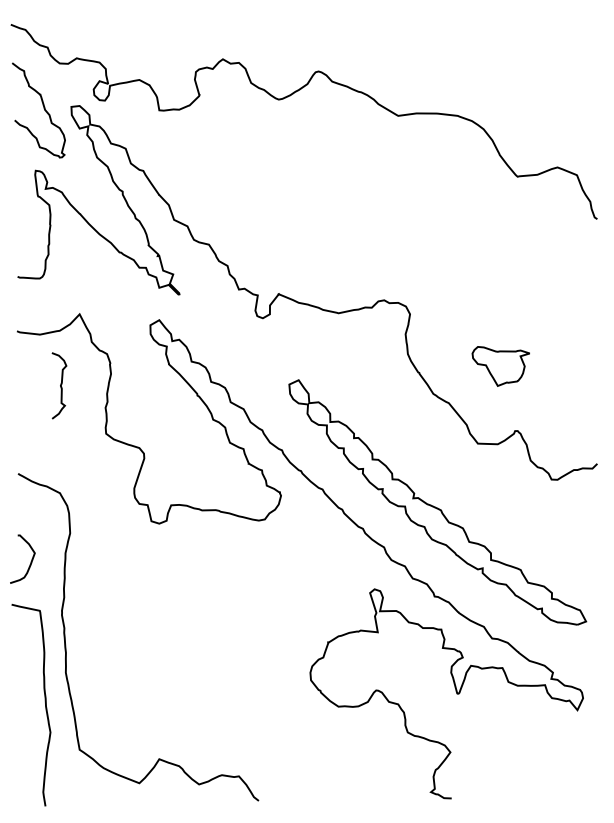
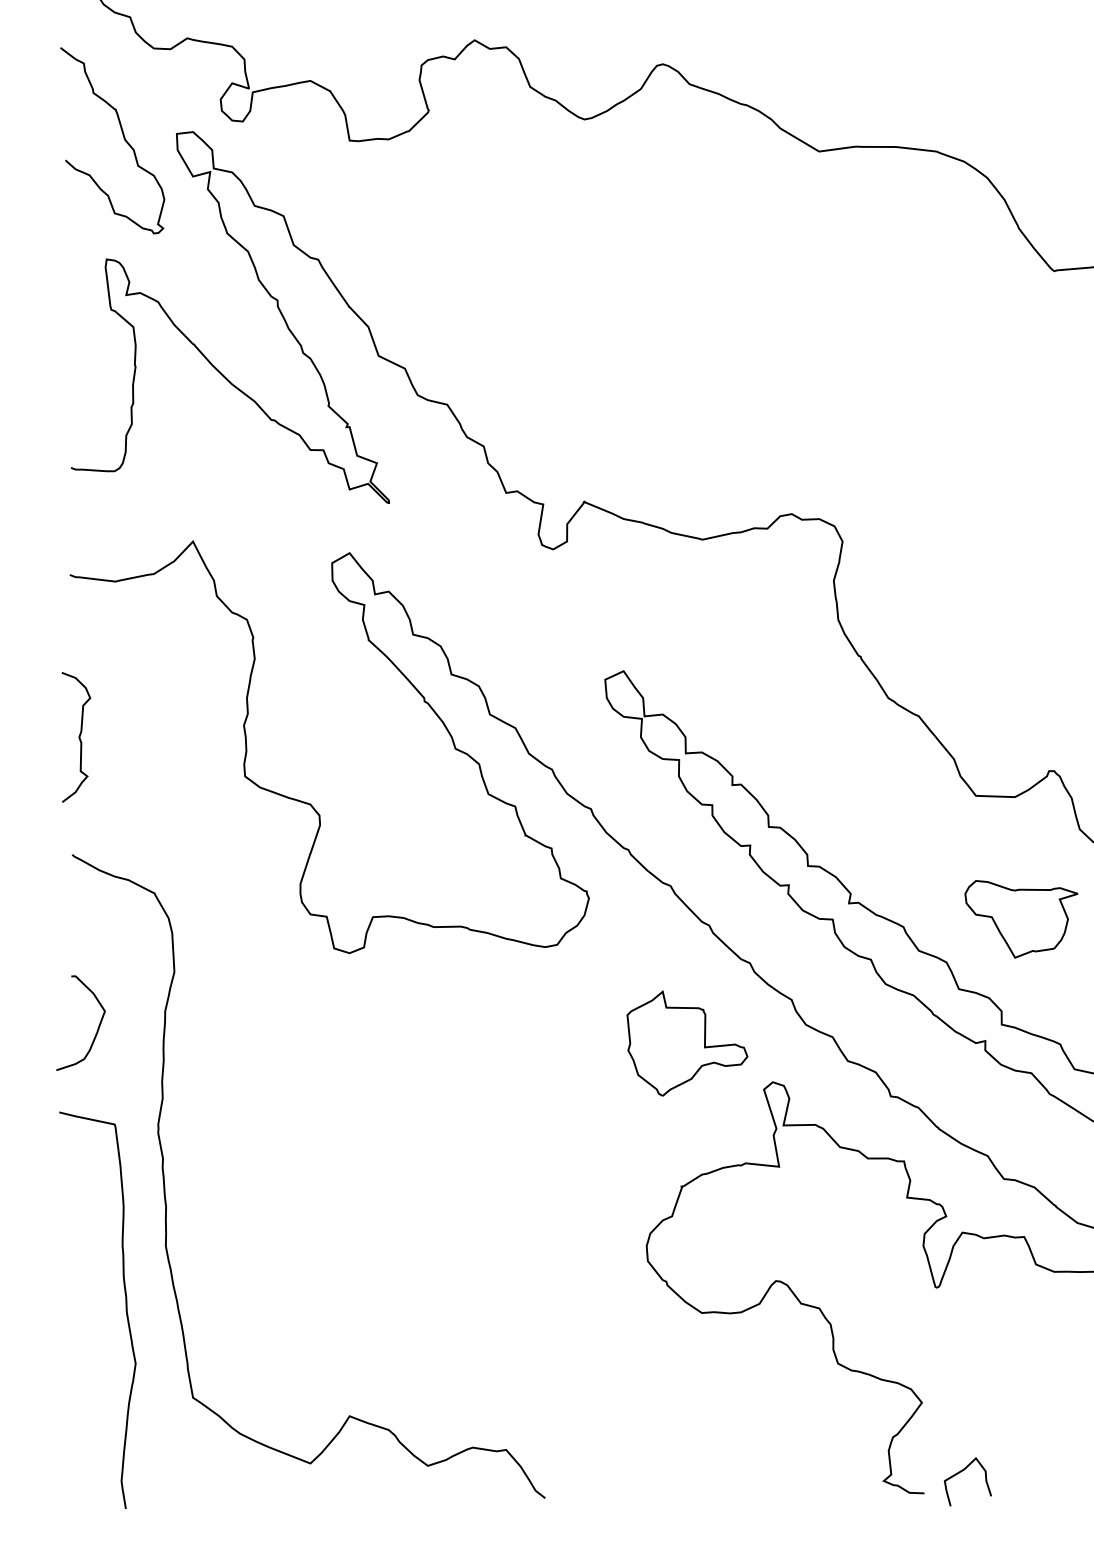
part: (500, 366) -> (1020, 919), moved
curve: (60, 385) -> (78, 736), moved
part: (330, 569) -> (686, 1043), added
curve: (470, 788) -> (961, 1473), added

